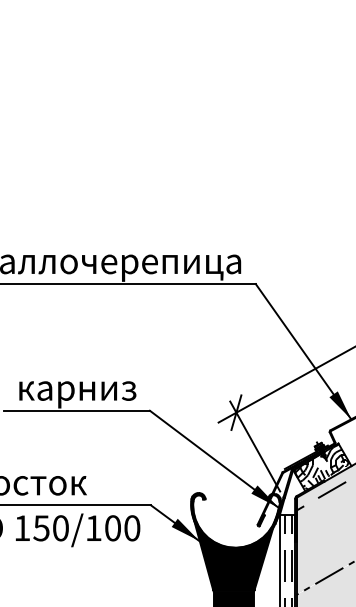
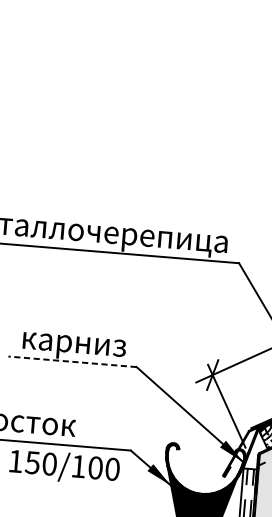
line: (77, 410) -> (72, 361), solid -> dashed

